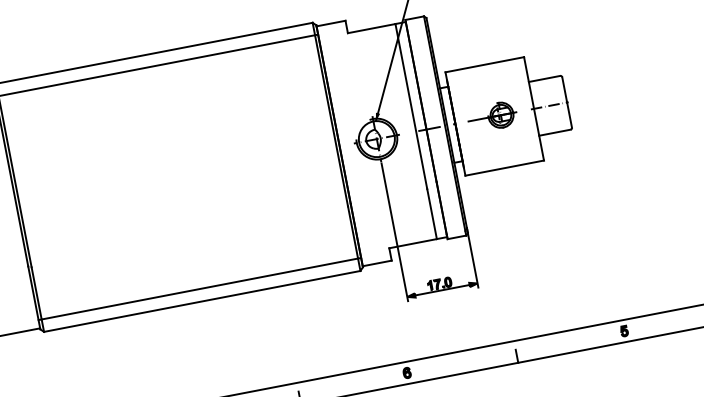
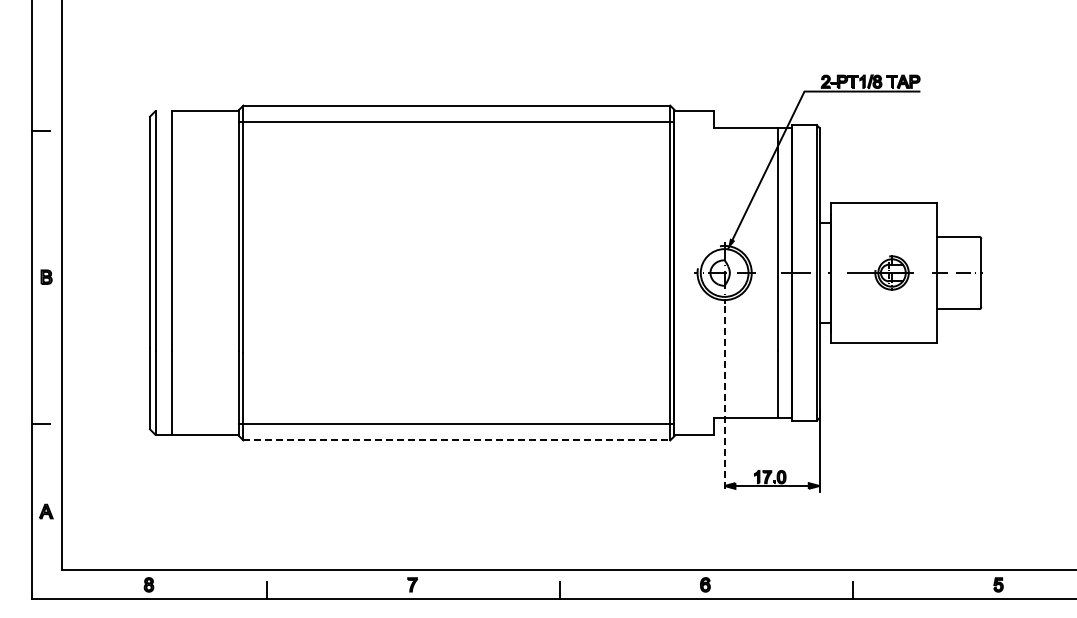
line: (394, 232) -> (724, 398), solid -> dashed
line: (202, 301) -> (457, 440), solid -> dashed

